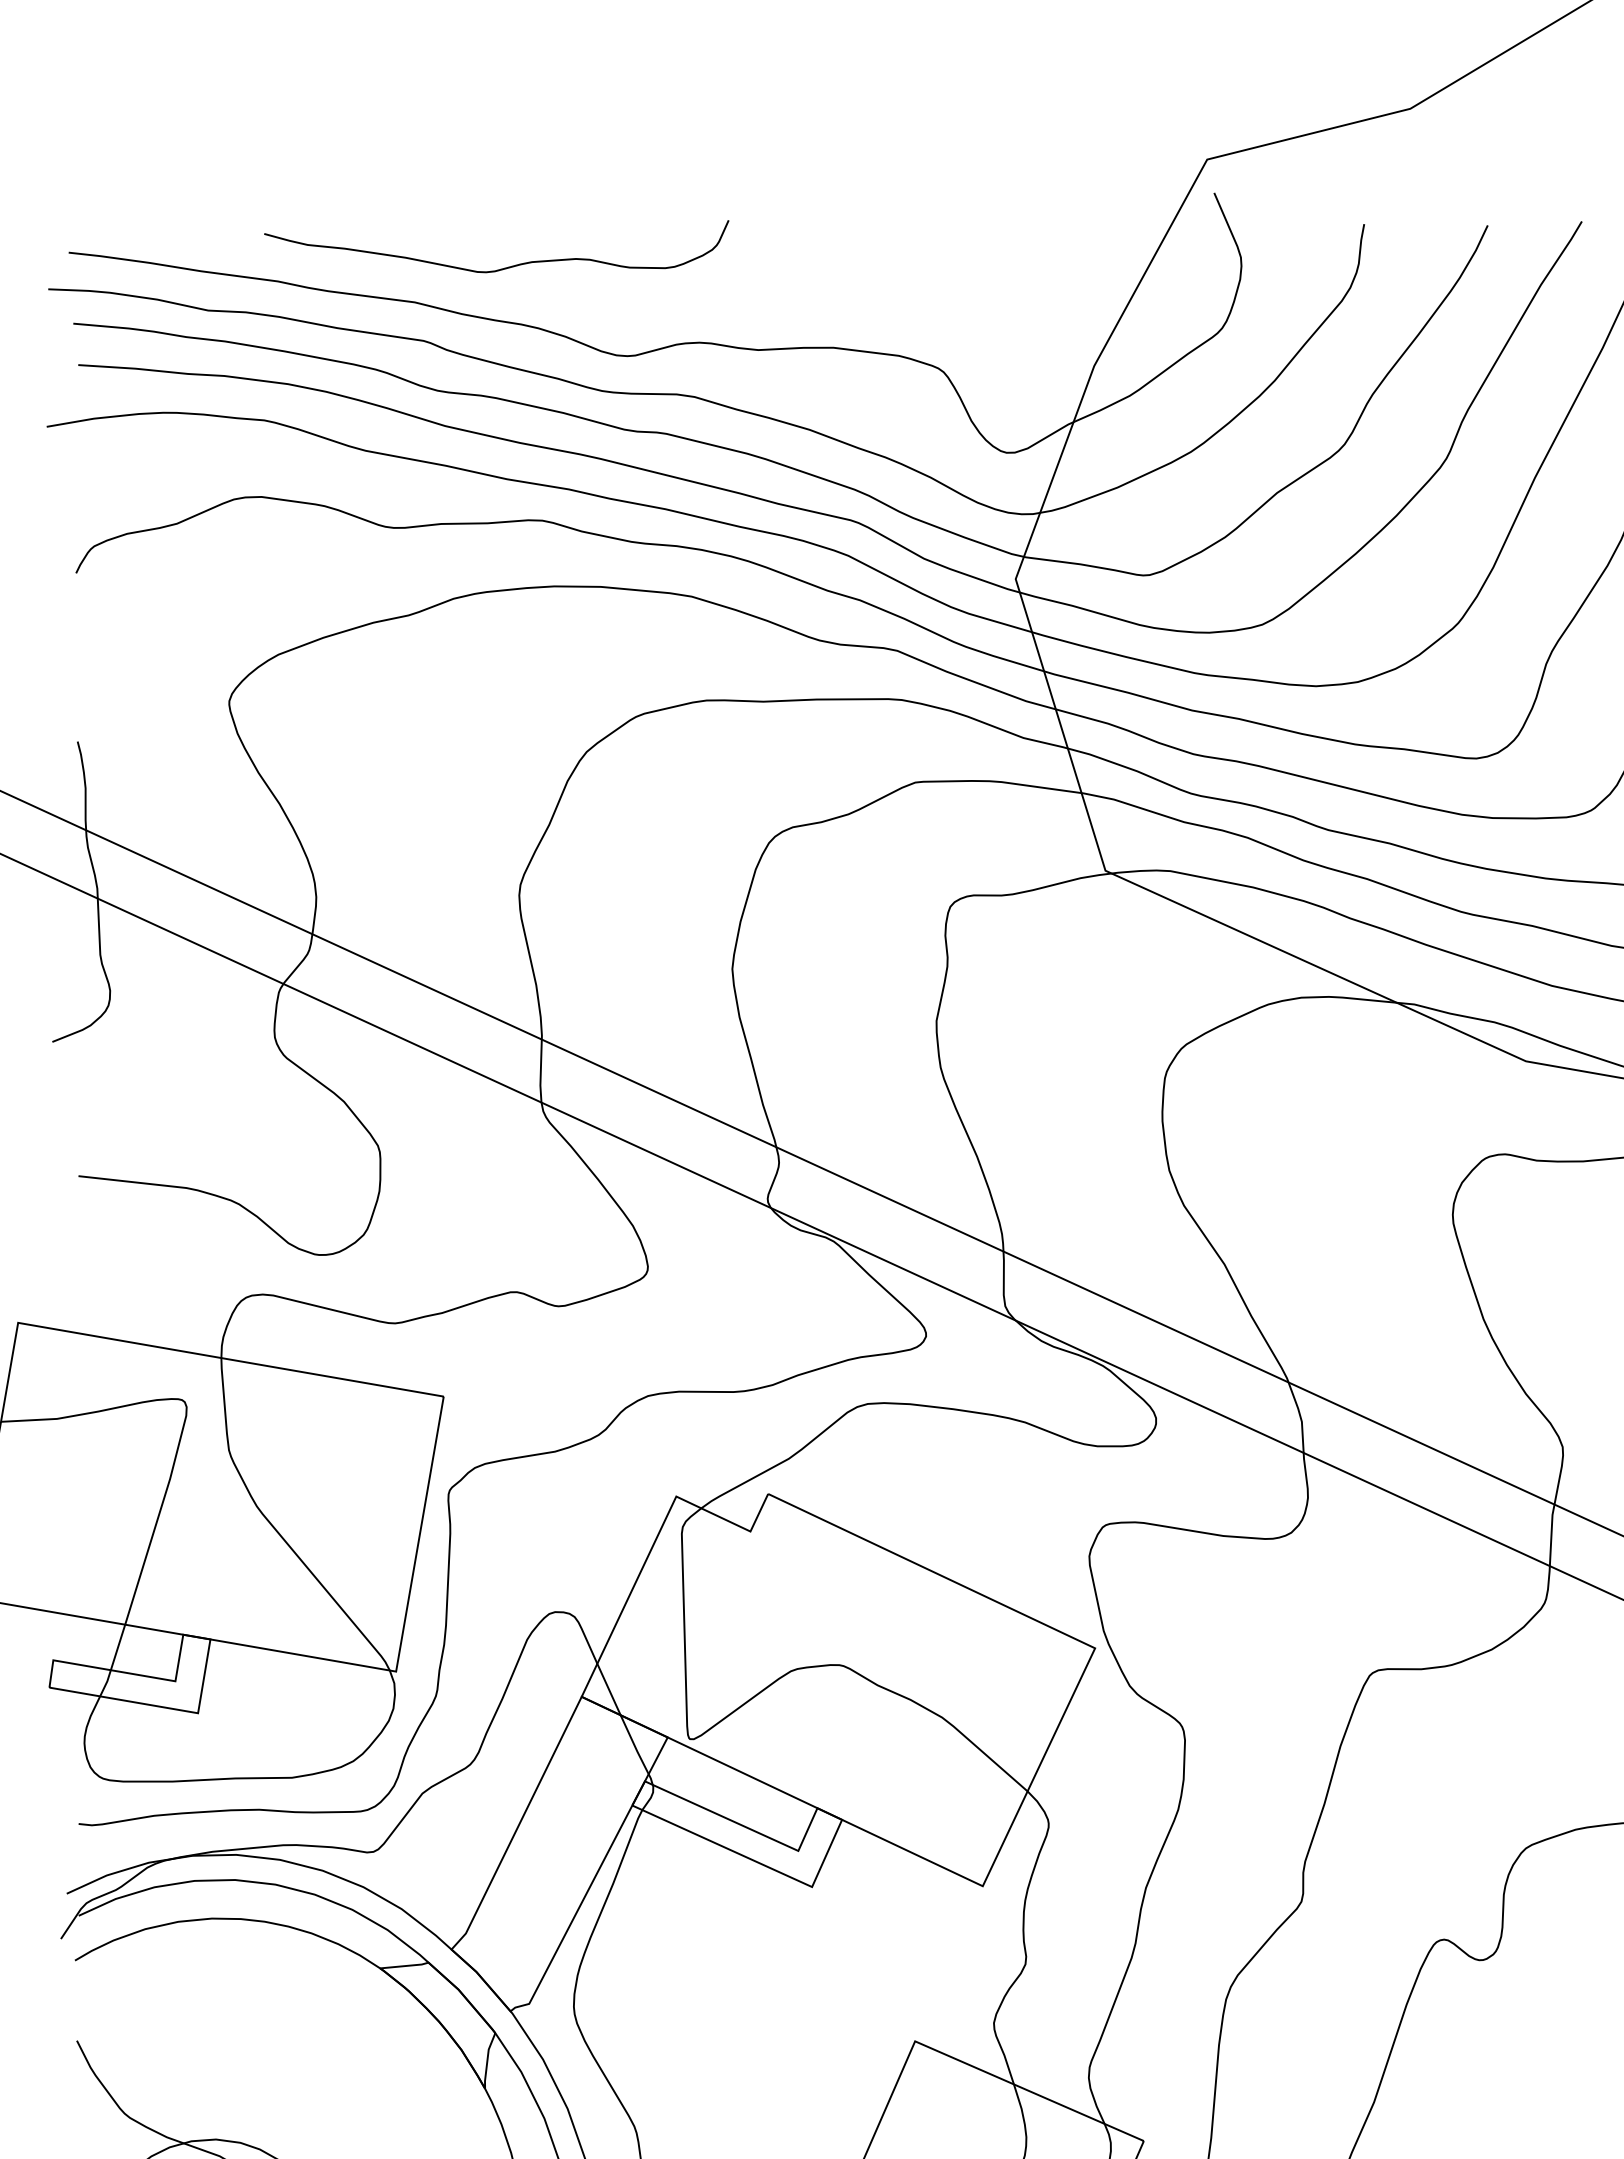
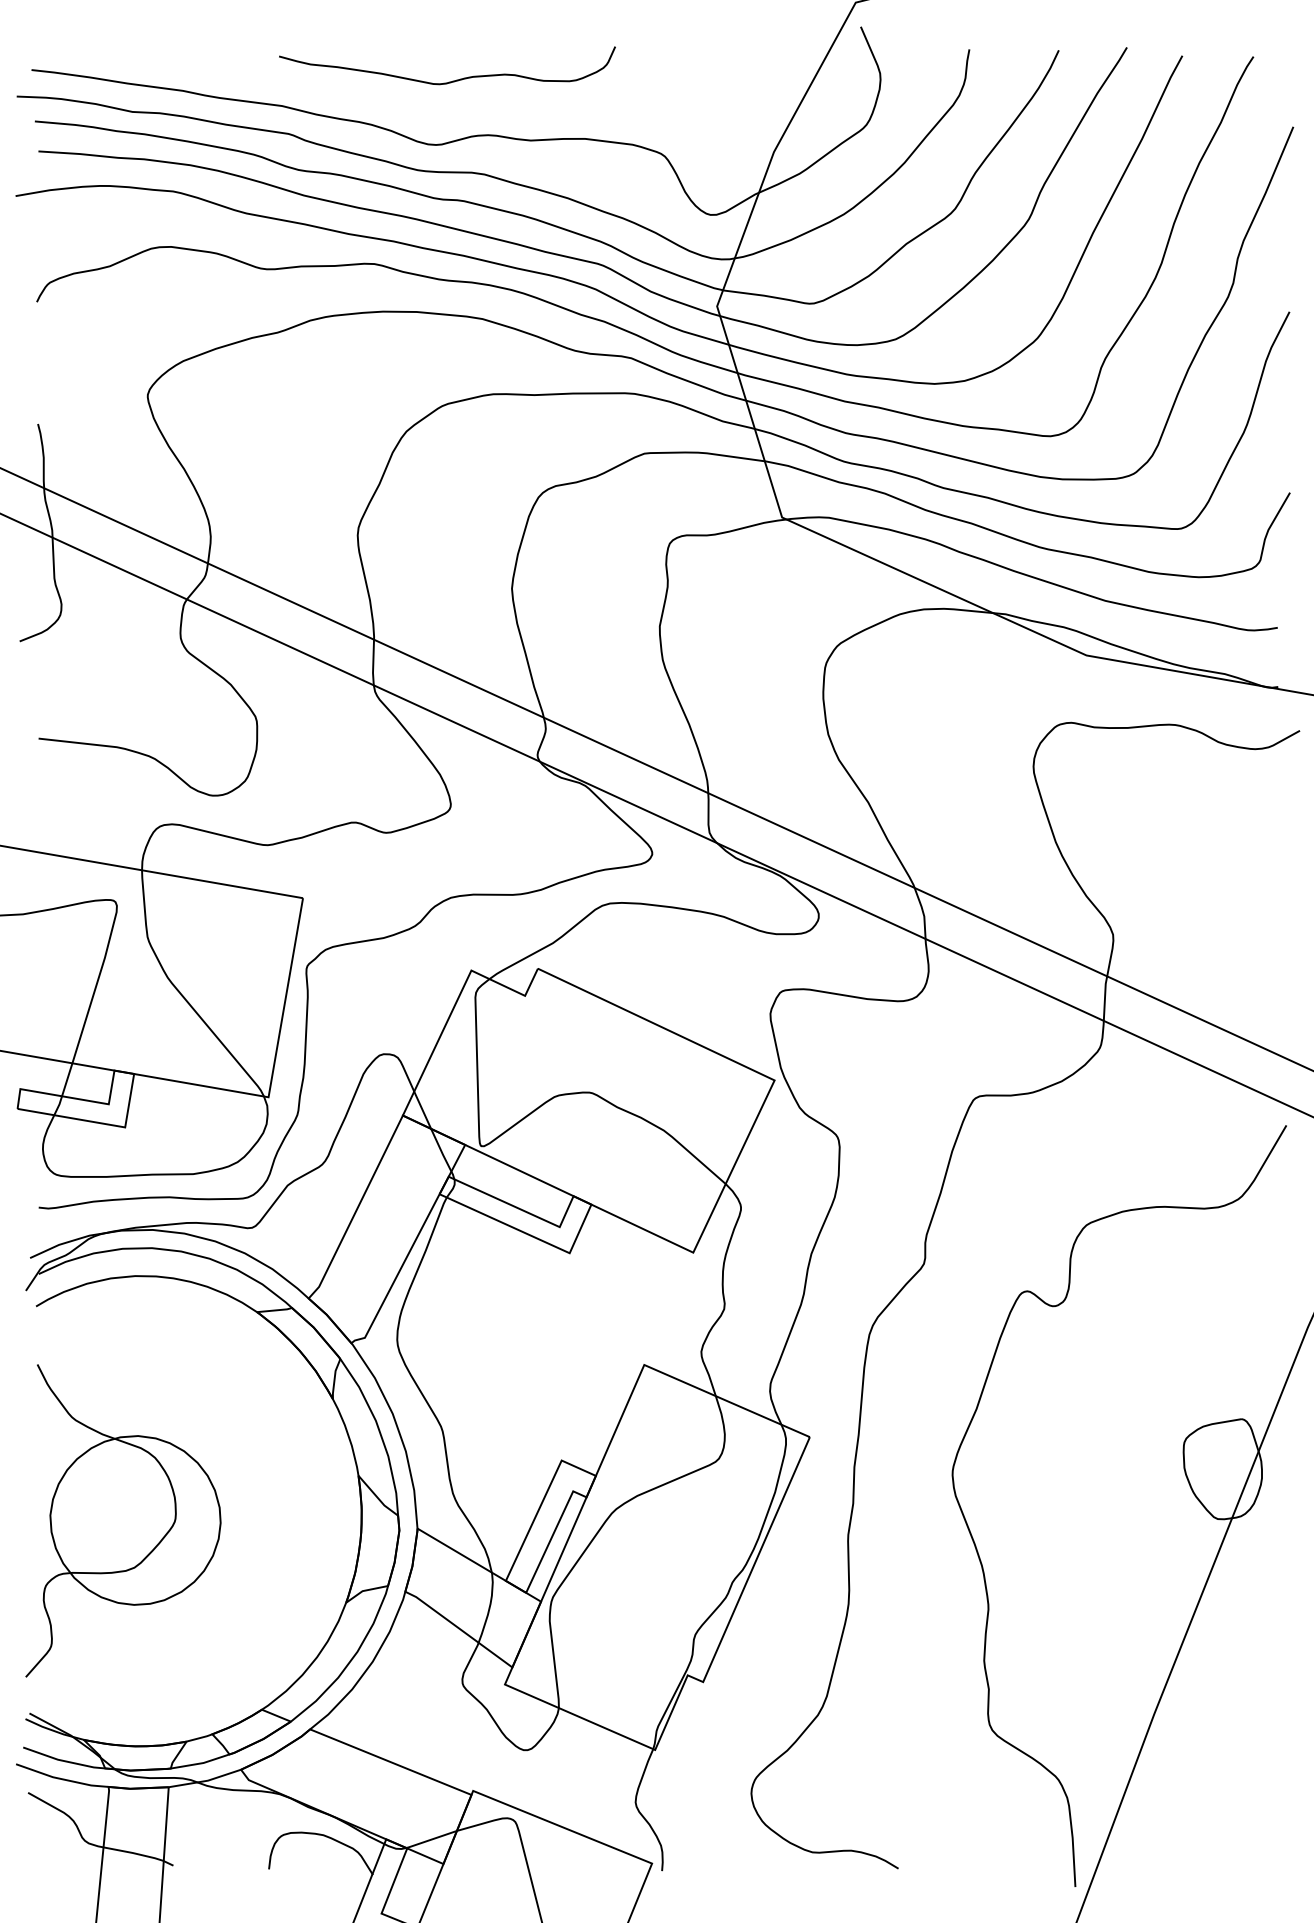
curve: (503, 267) -> (452, 80), moved

